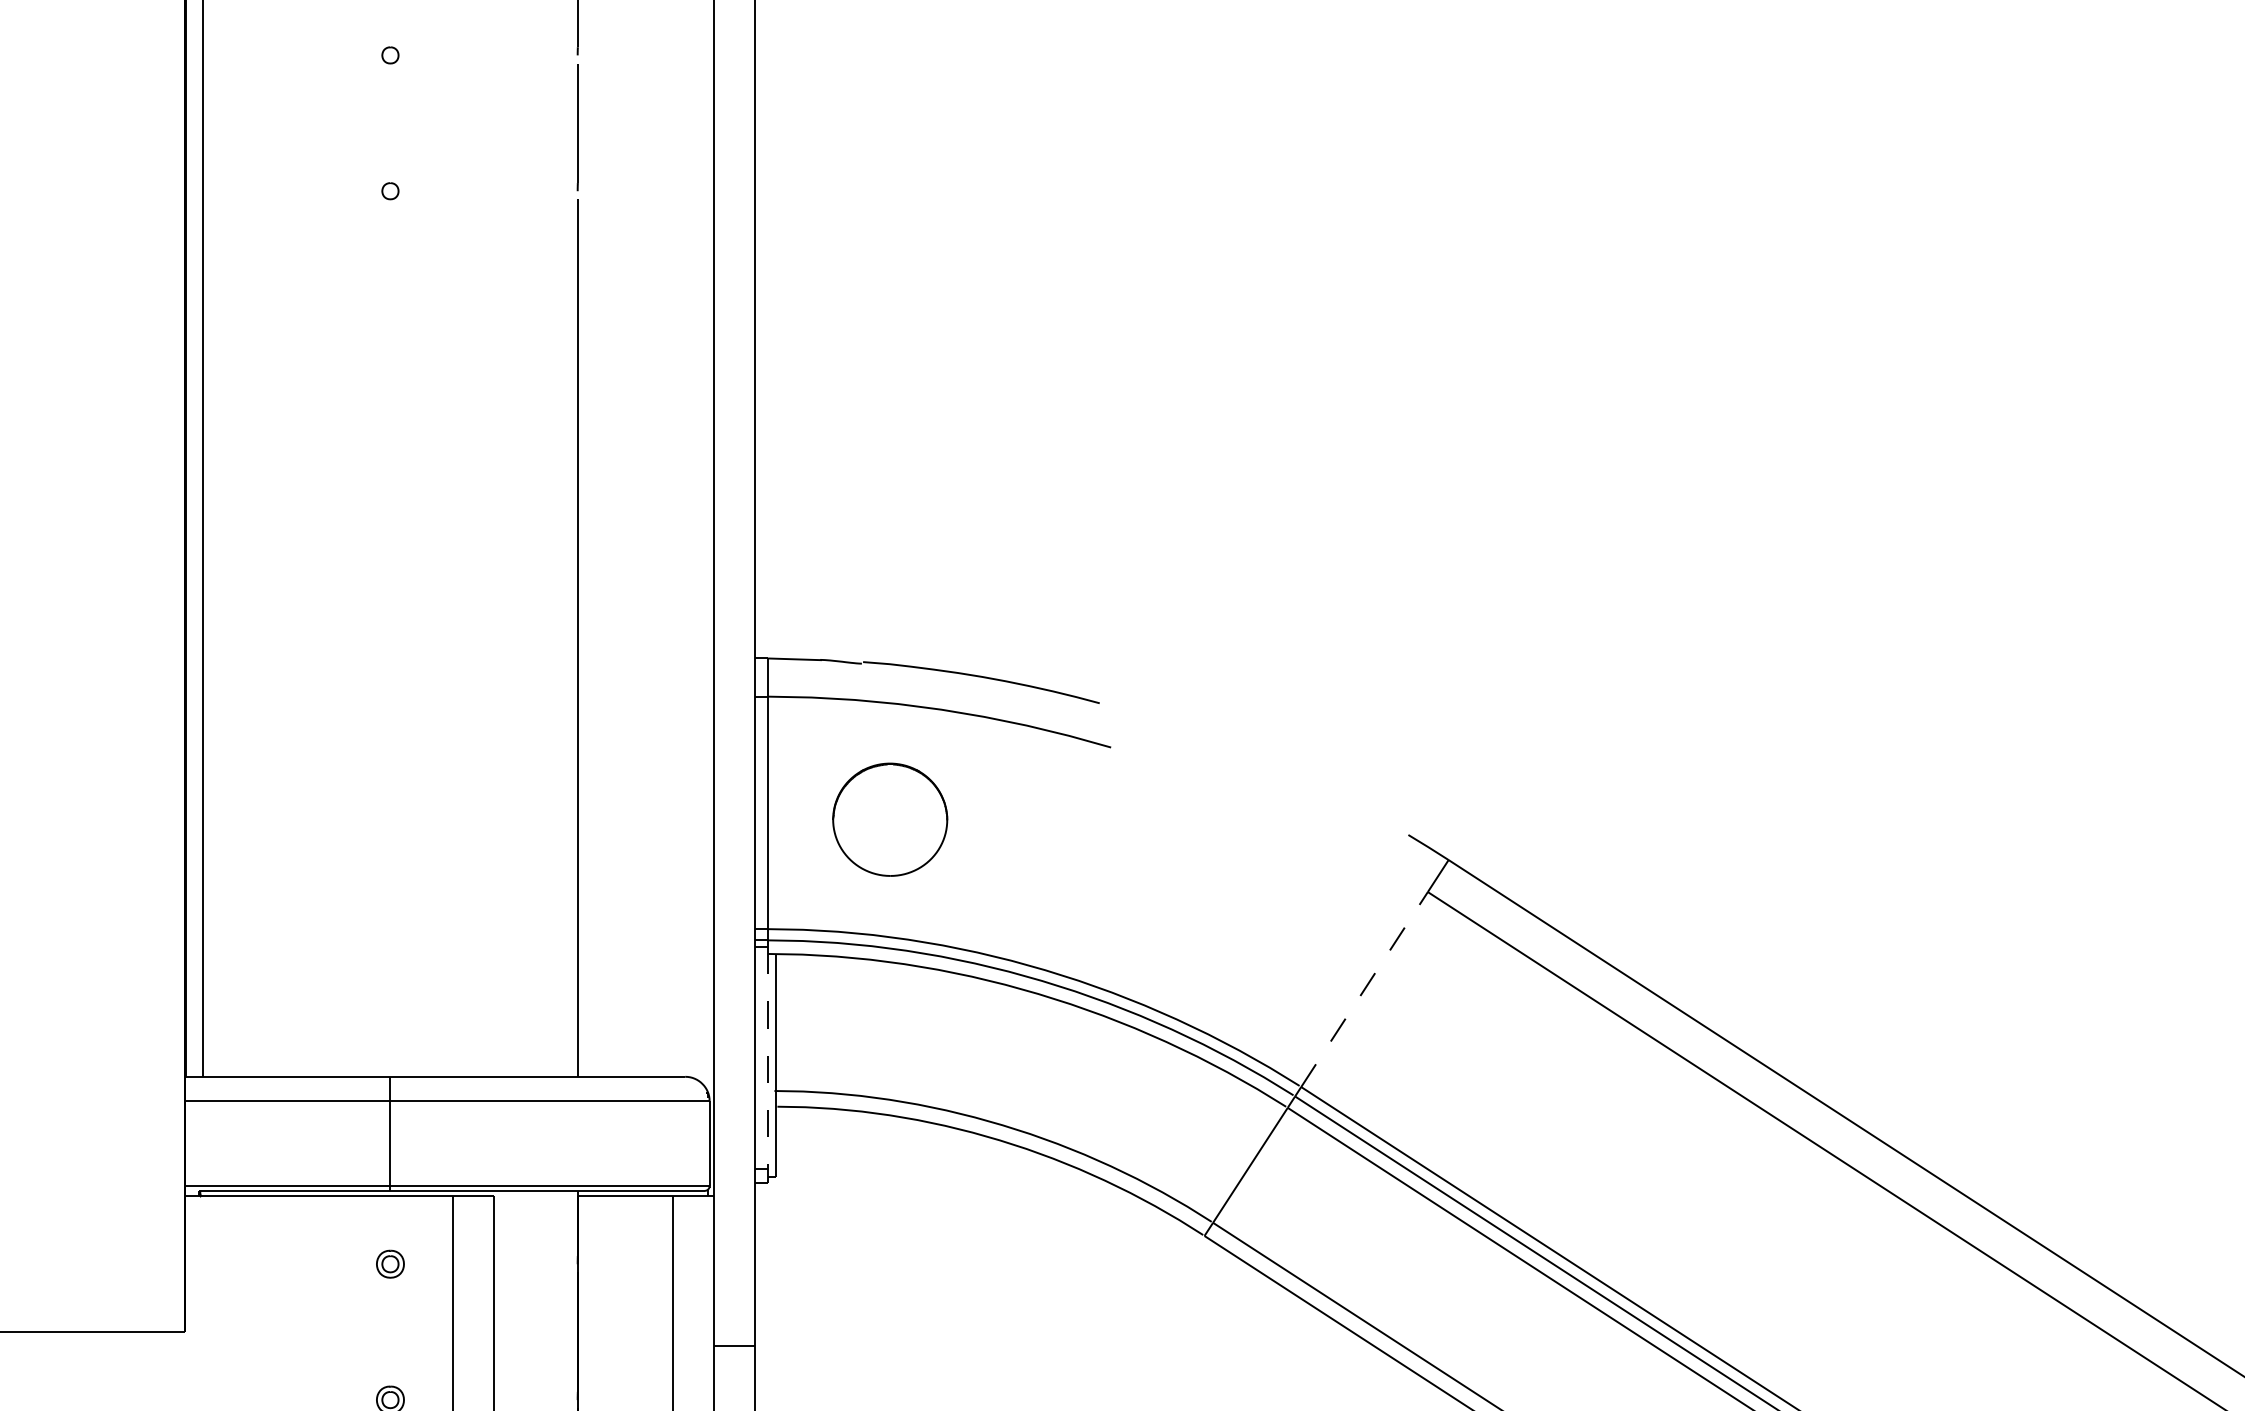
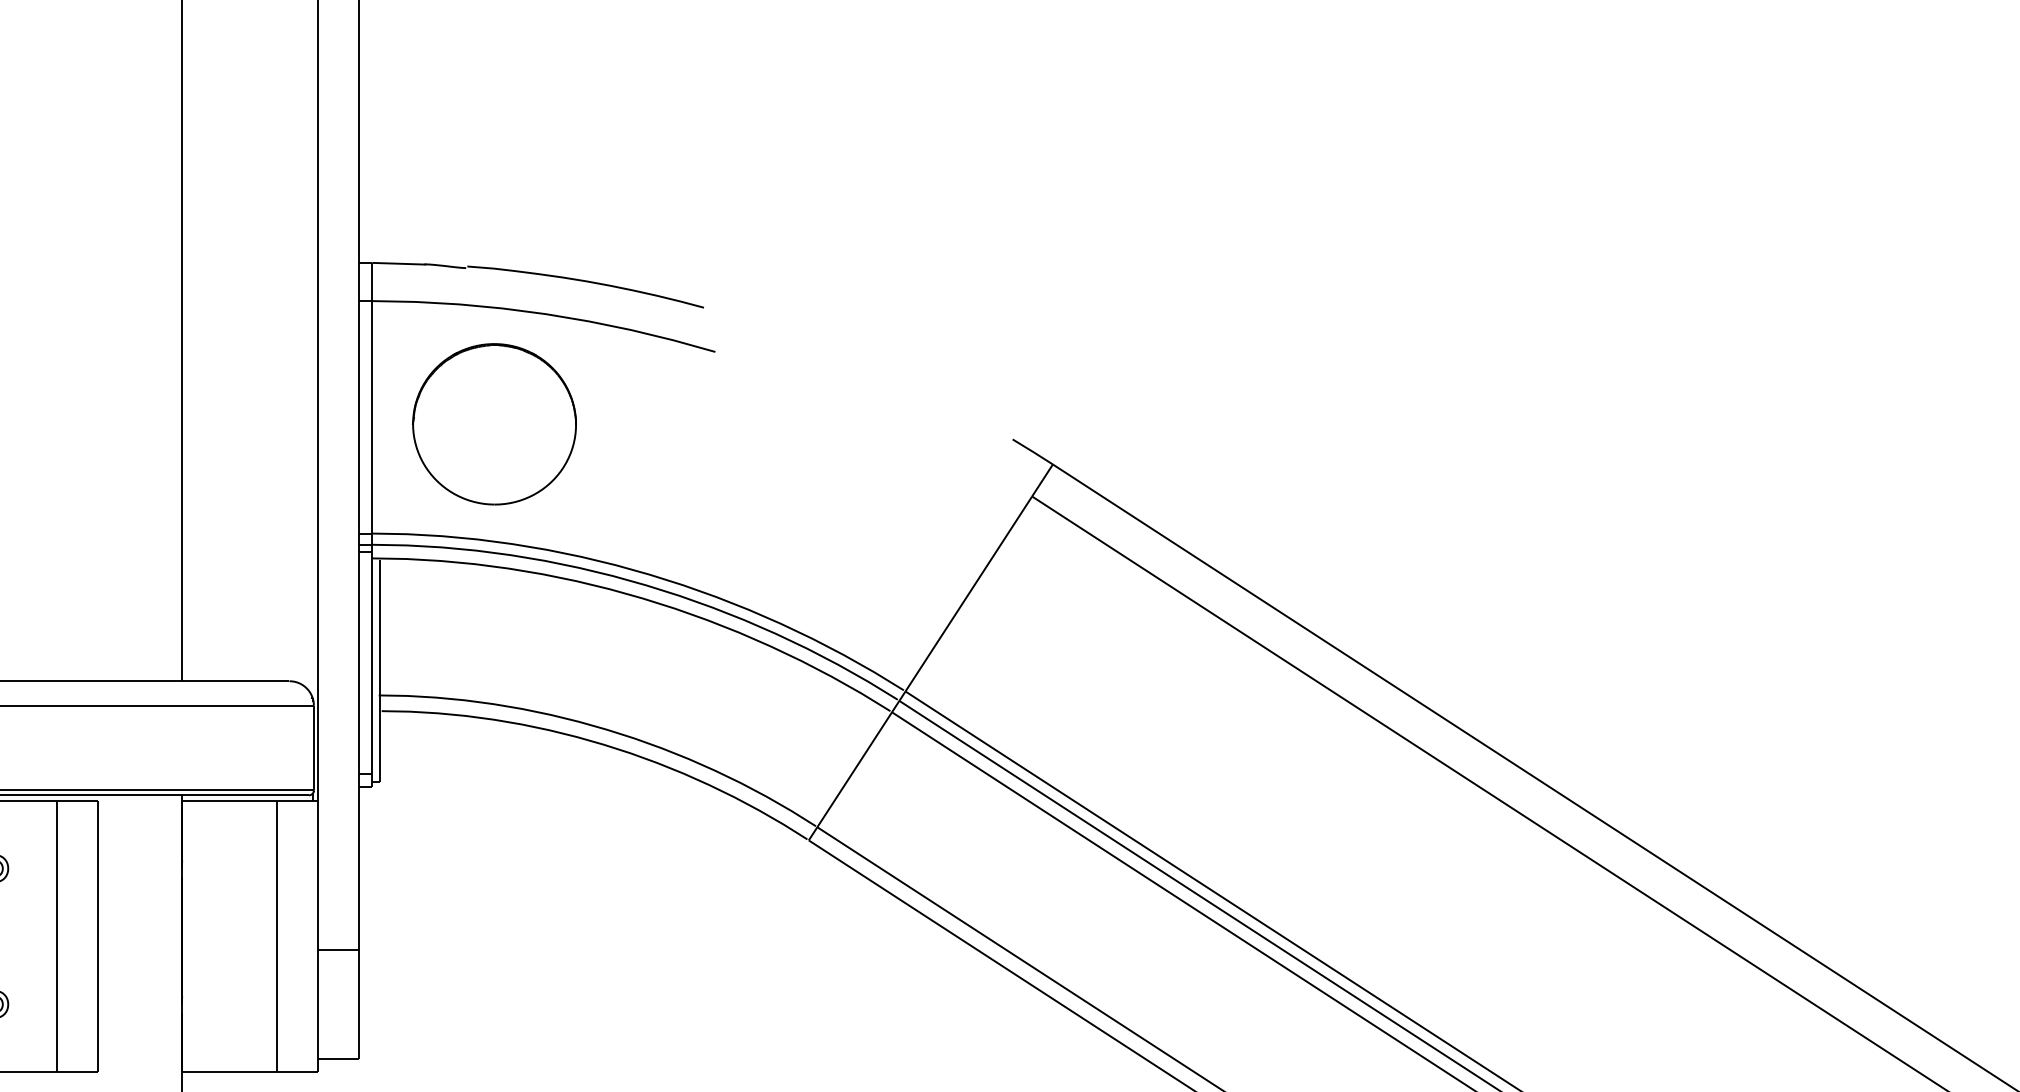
part: (889, 819) -> (493, 423), size x1.43
line: (1364, 989) -> (968, 593), dashed -> solid
line: (768, 1058) -> (372, 662), dashed -> solid

